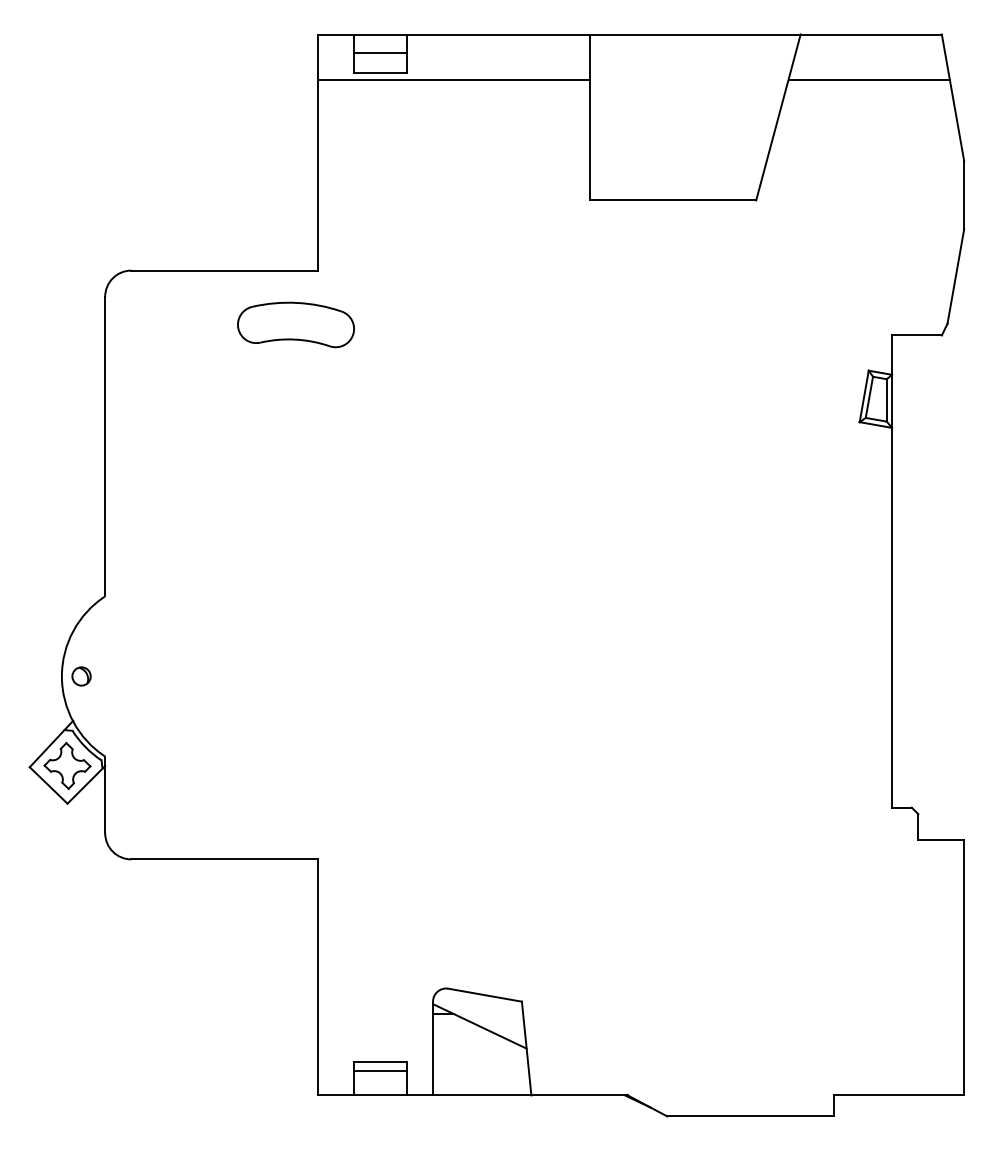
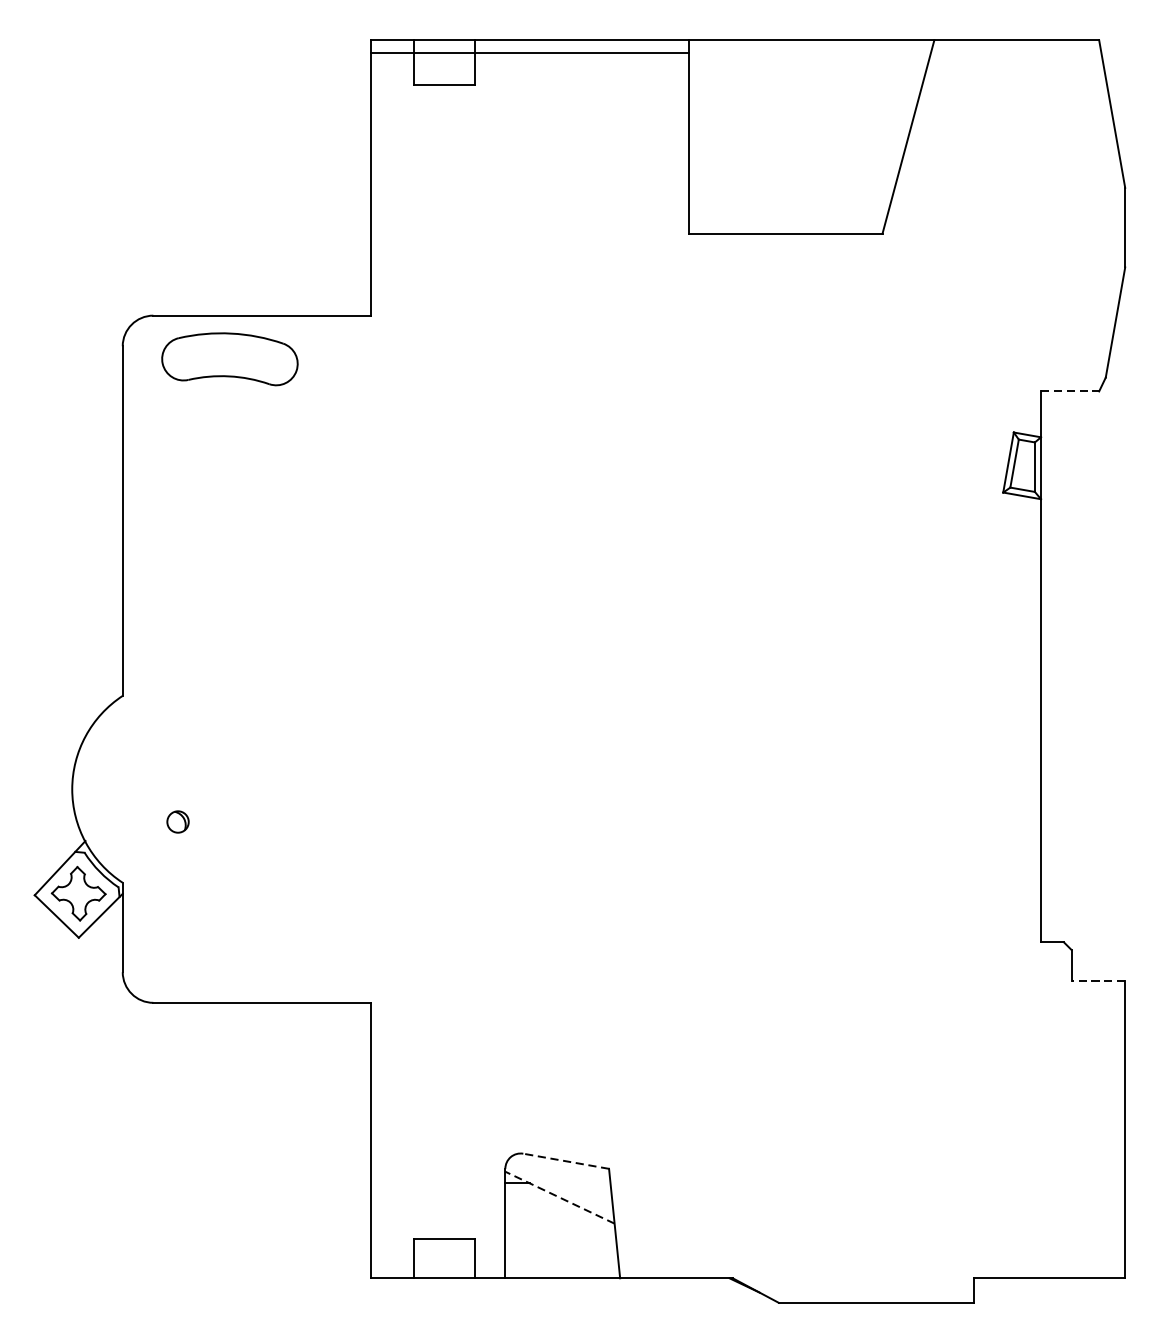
line: (380, 53) -> (444, 62), removed
line: (453, 79) -> (529, 52), moved
line: (868, 79) -> (1013, 92), removed
part: (295, 324) -> (229, 358), moved
line: (916, 335) -> (1069, 391), solid -> dashed
part: (81, 676) -> (177, 822), moved
line: (941, 840) -> (1098, 980), solid -> dashed
line: (484, 995) -> (565, 1161), solid -> dashed
line: (479, 1026) -> (559, 1197), solid -> dashed
line: (380, 1070) -> (444, 1249), removed

